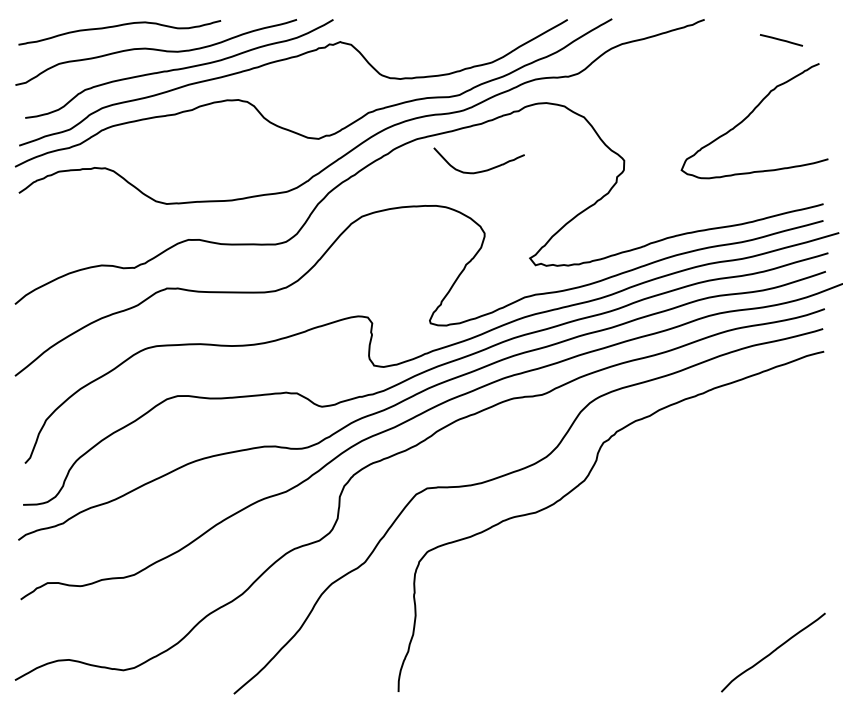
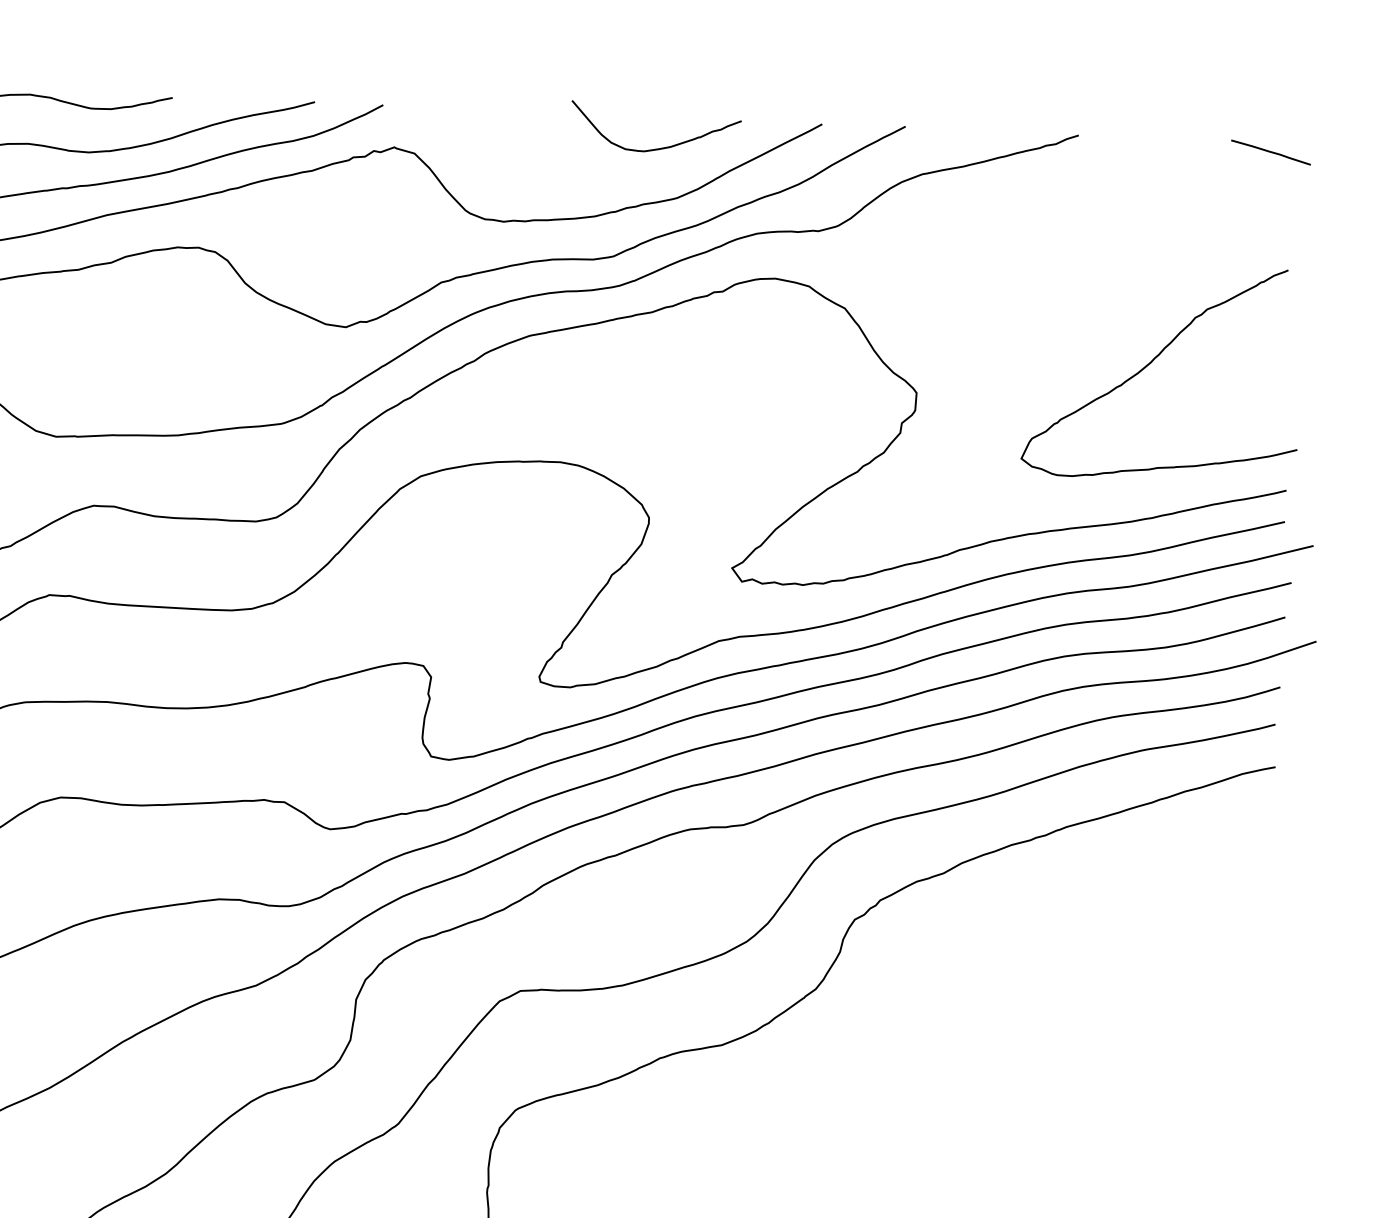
line: (780, 40) -> (1269, 152), moved
curve: (749, 116) -> (1153, 363), moved
curve: (481, 170) -> (659, 146), moved

